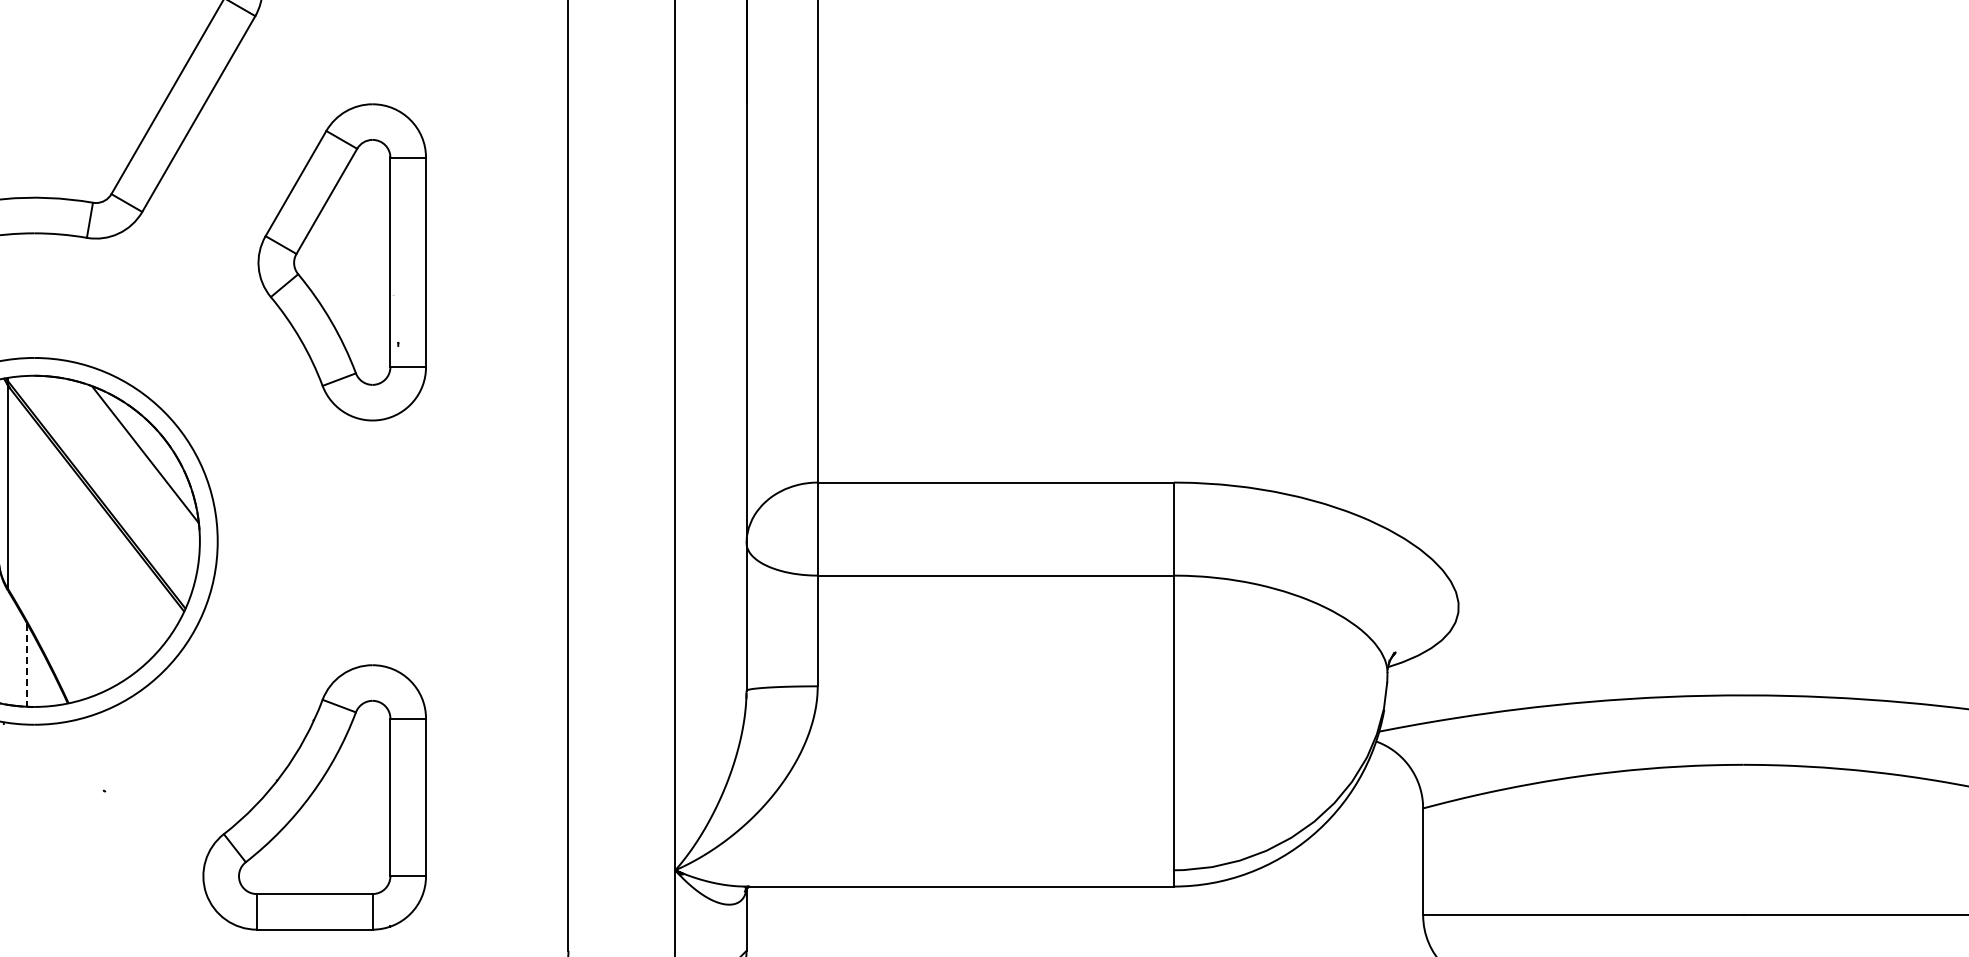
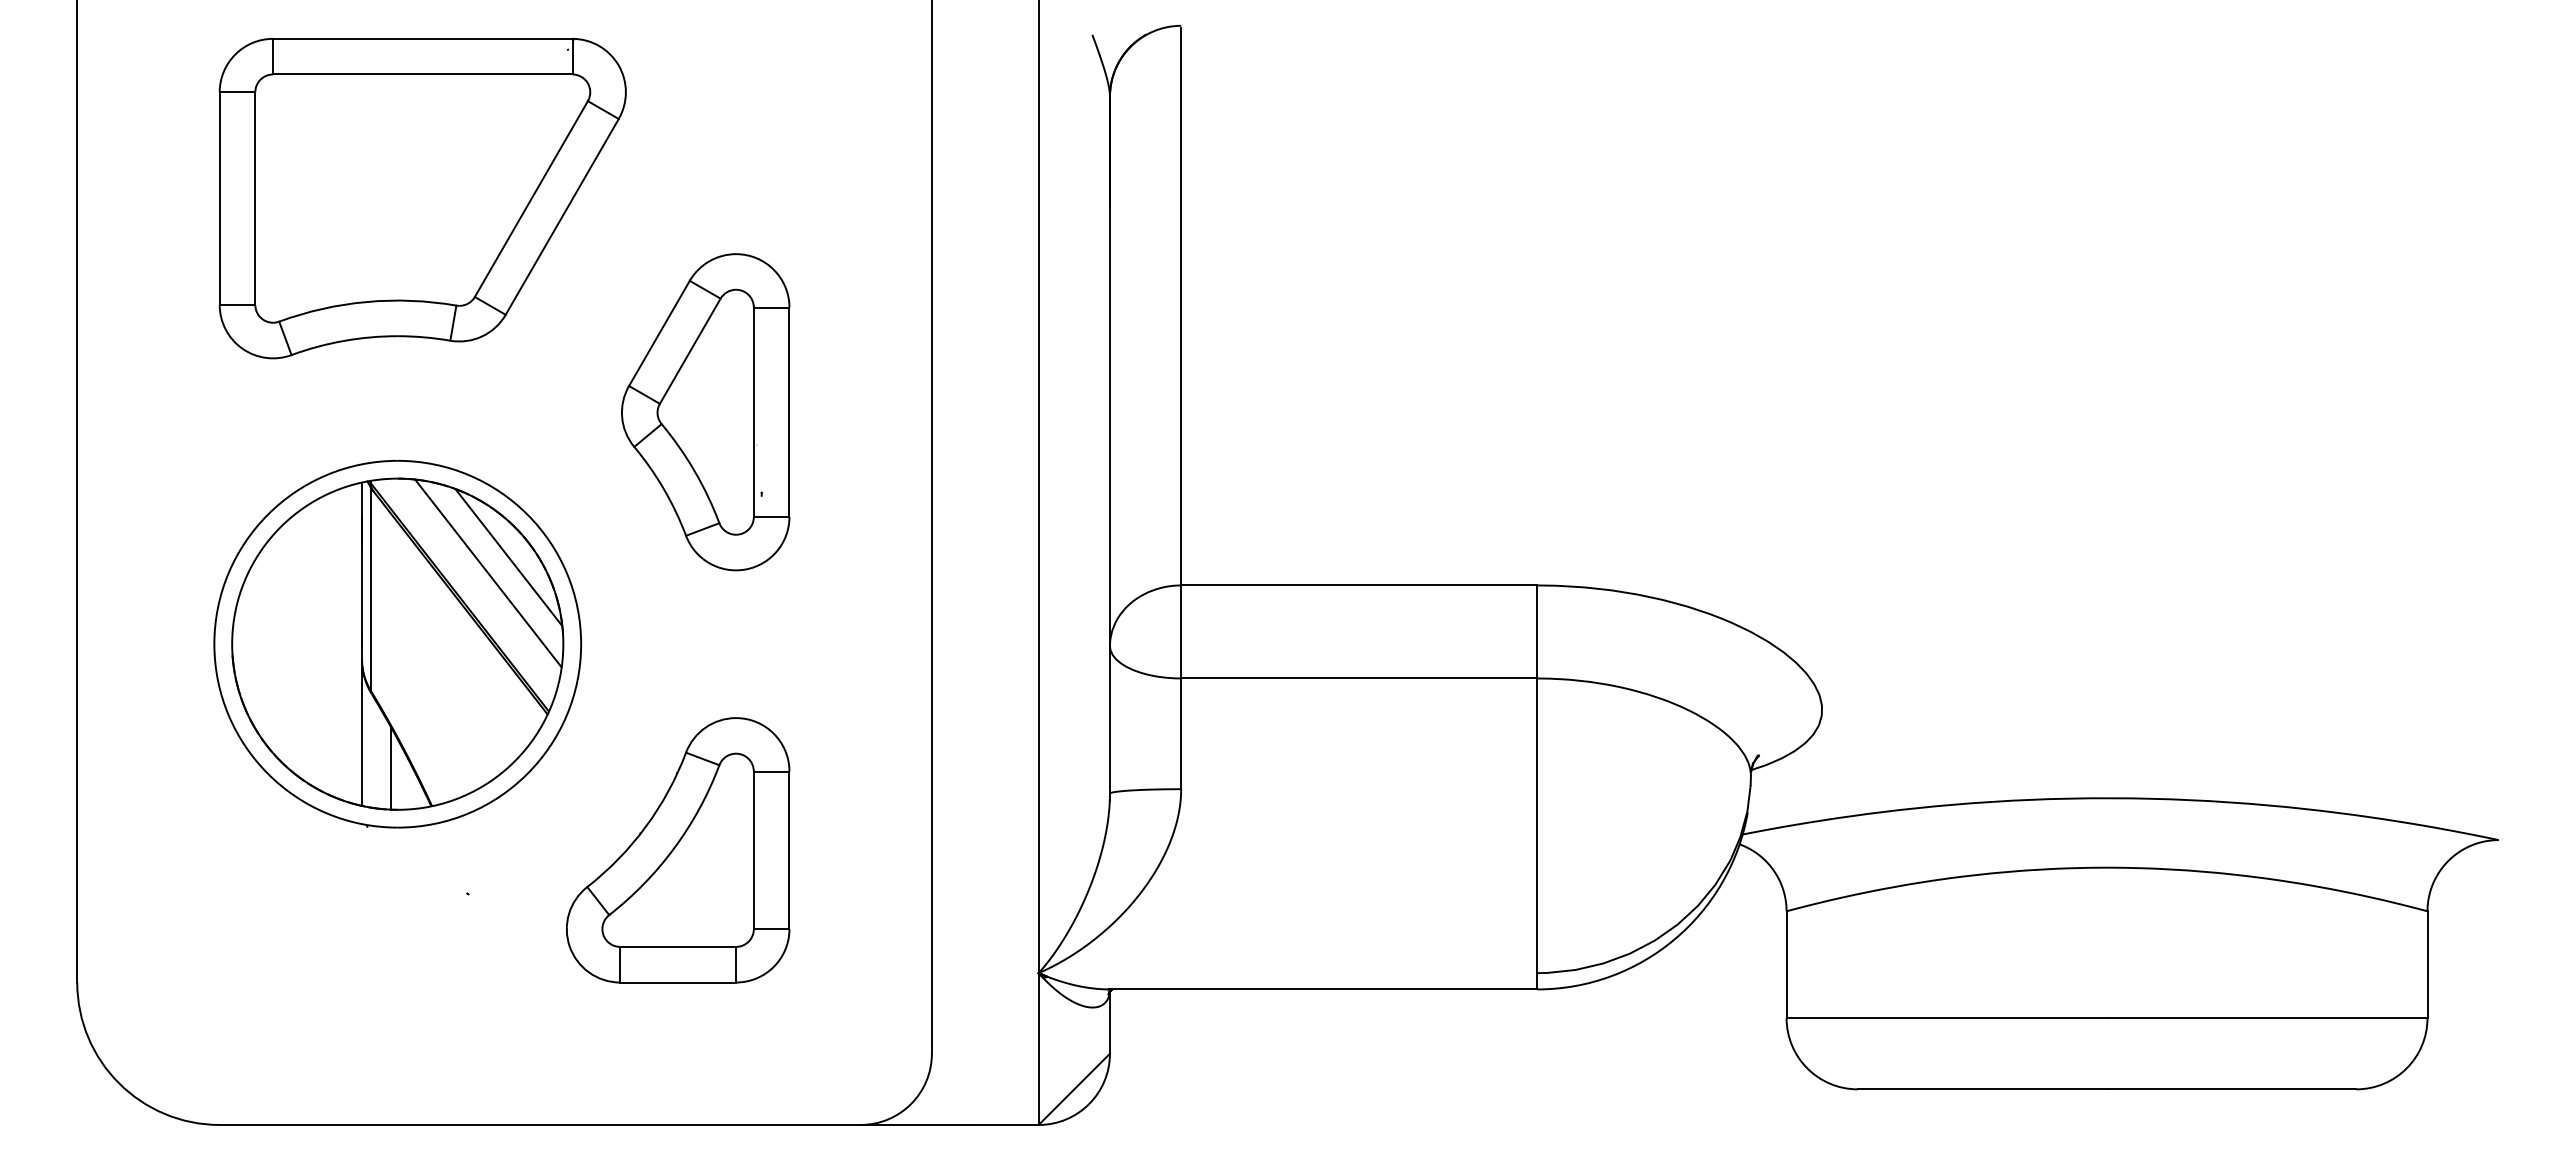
part: (342, 262) -> (705, 412), moved
line: (125, 470) -> (488, 573), added
line: (27, 665) -> (390, 768), dashed -> solid
part: (315, 797) -> (678, 850), moved

